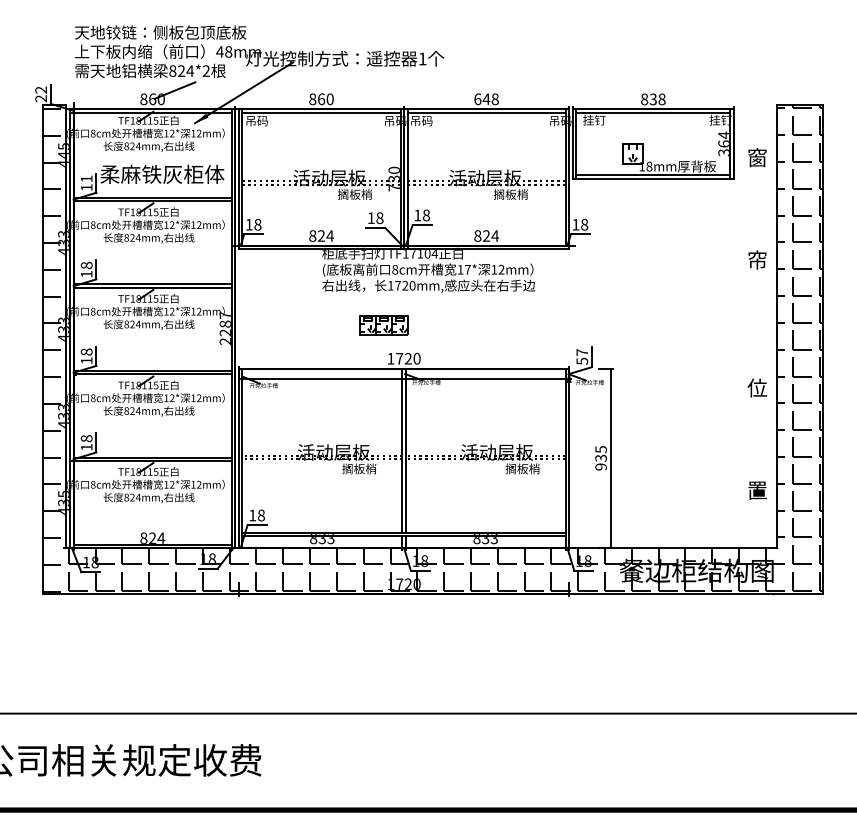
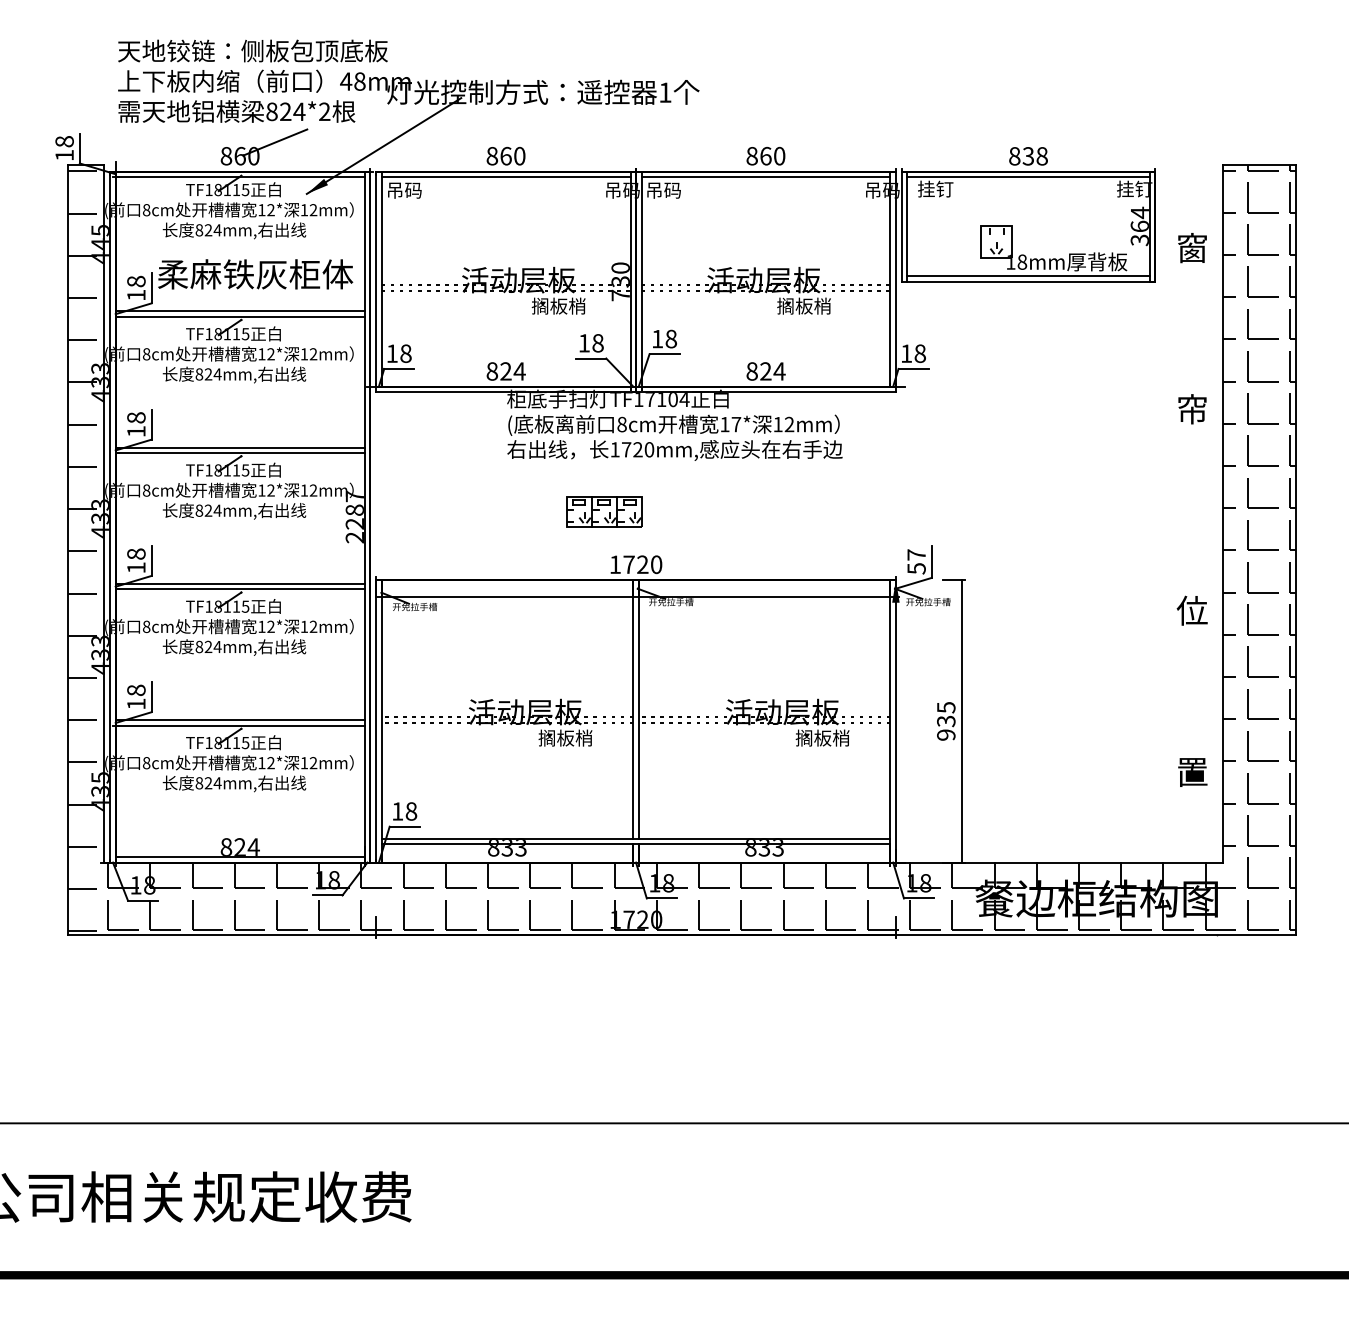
text: (40, 94) -> (63, 148), 22 -> 18
text: (486, 99) -> (765, 156), 648 -> 860
text: (86, 178) -> (136, 280), 11 -> 18

